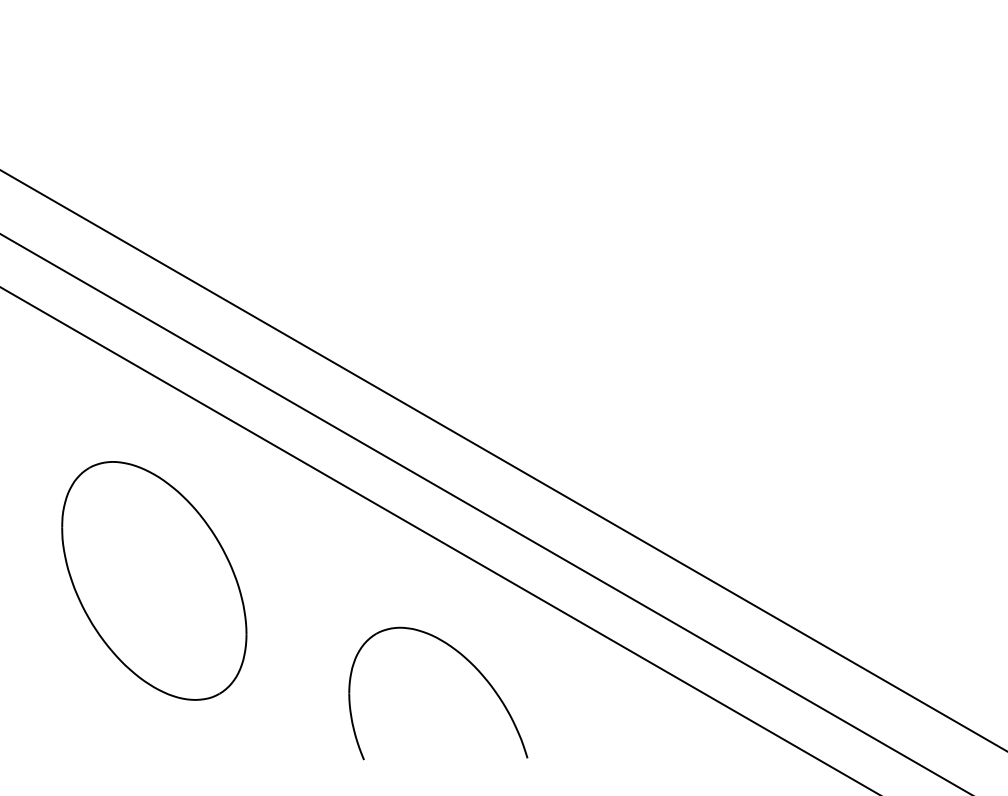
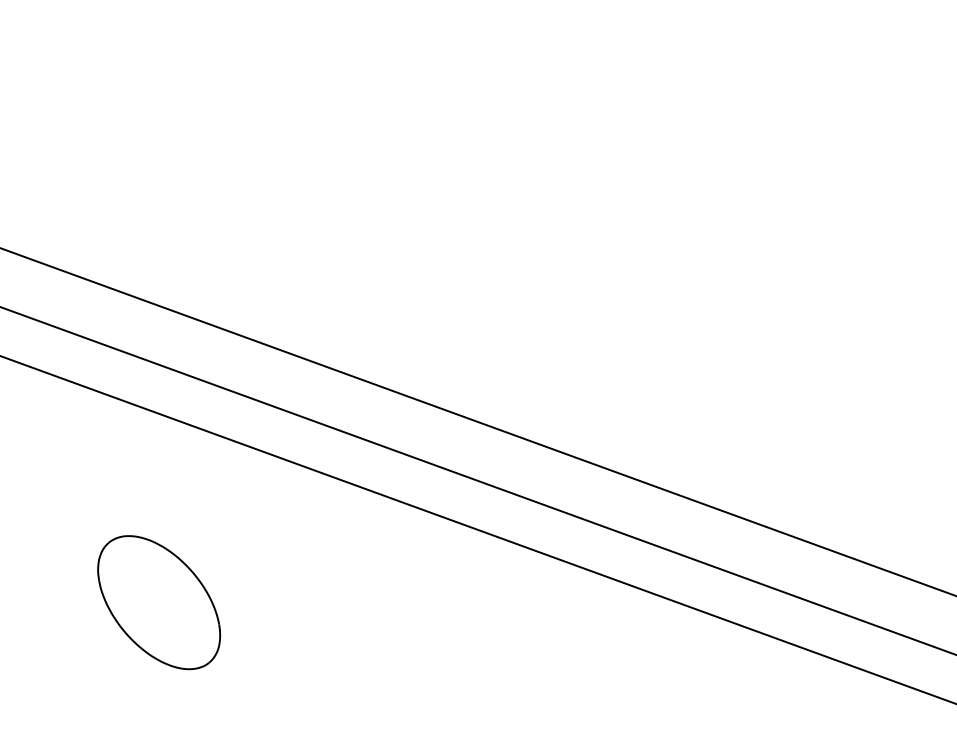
part: (154, 580) -> (159, 602), size x0.6
part: (467, 661) -> (481, 627), removed

